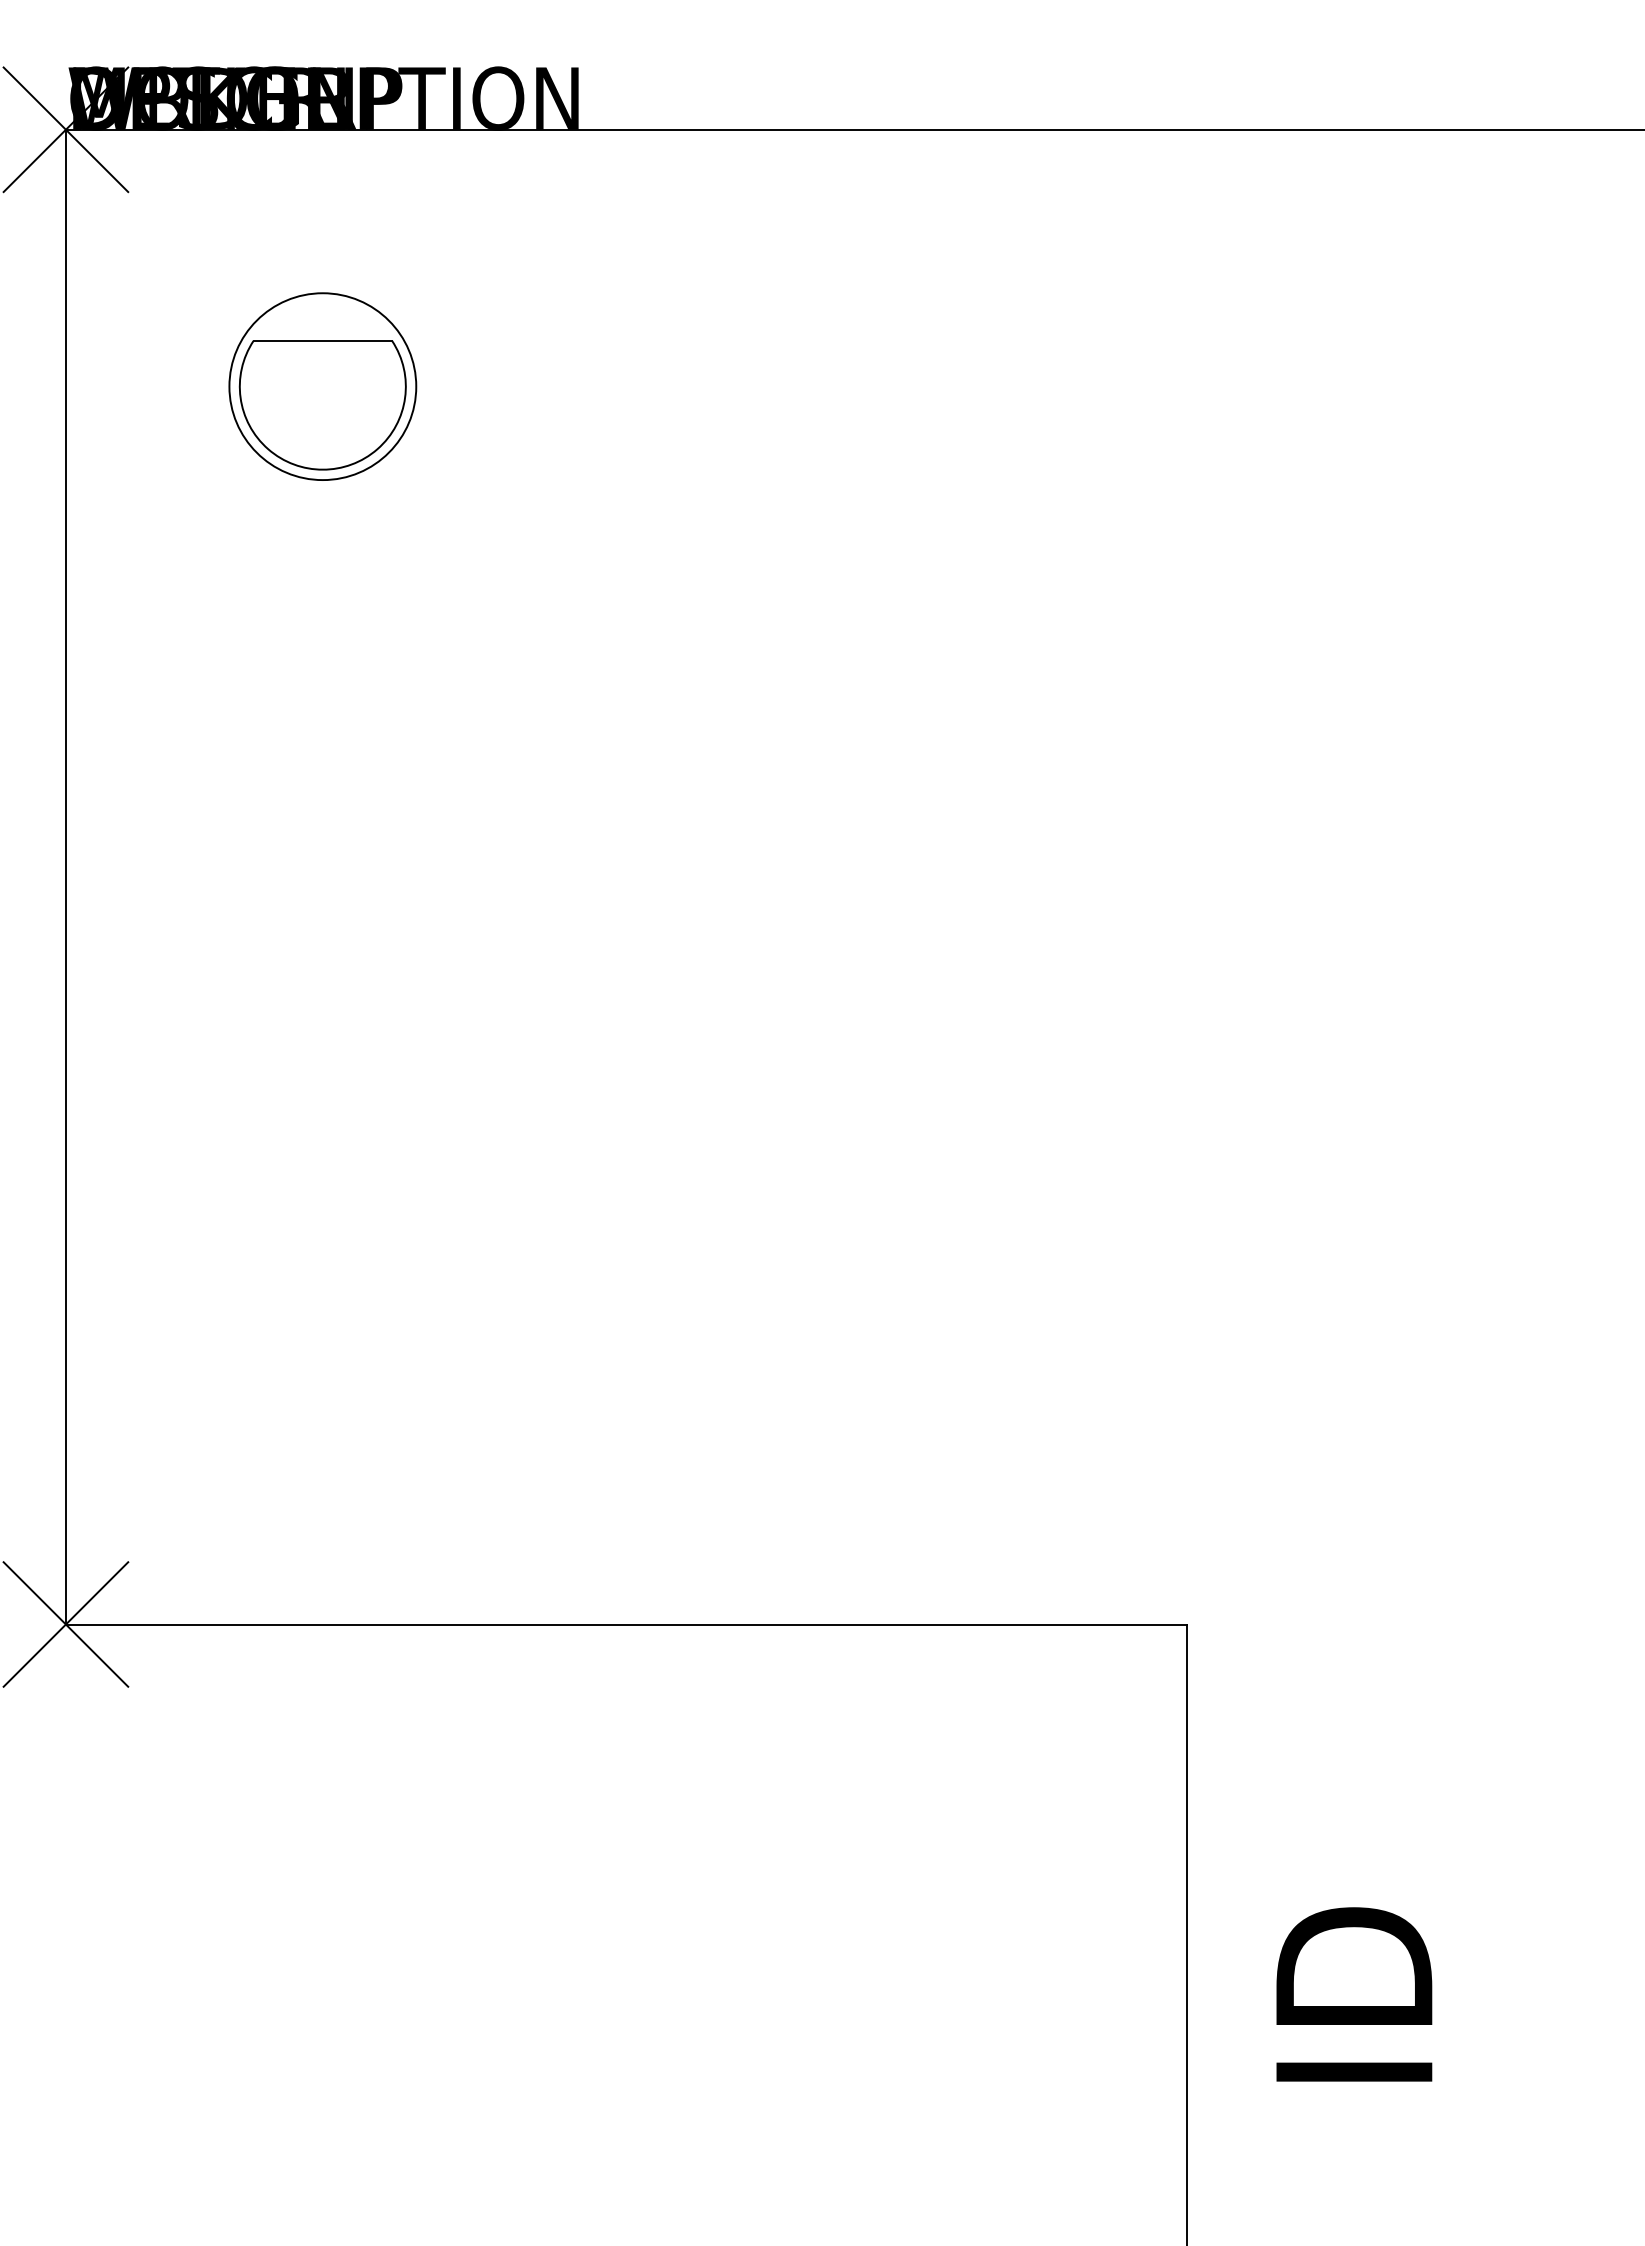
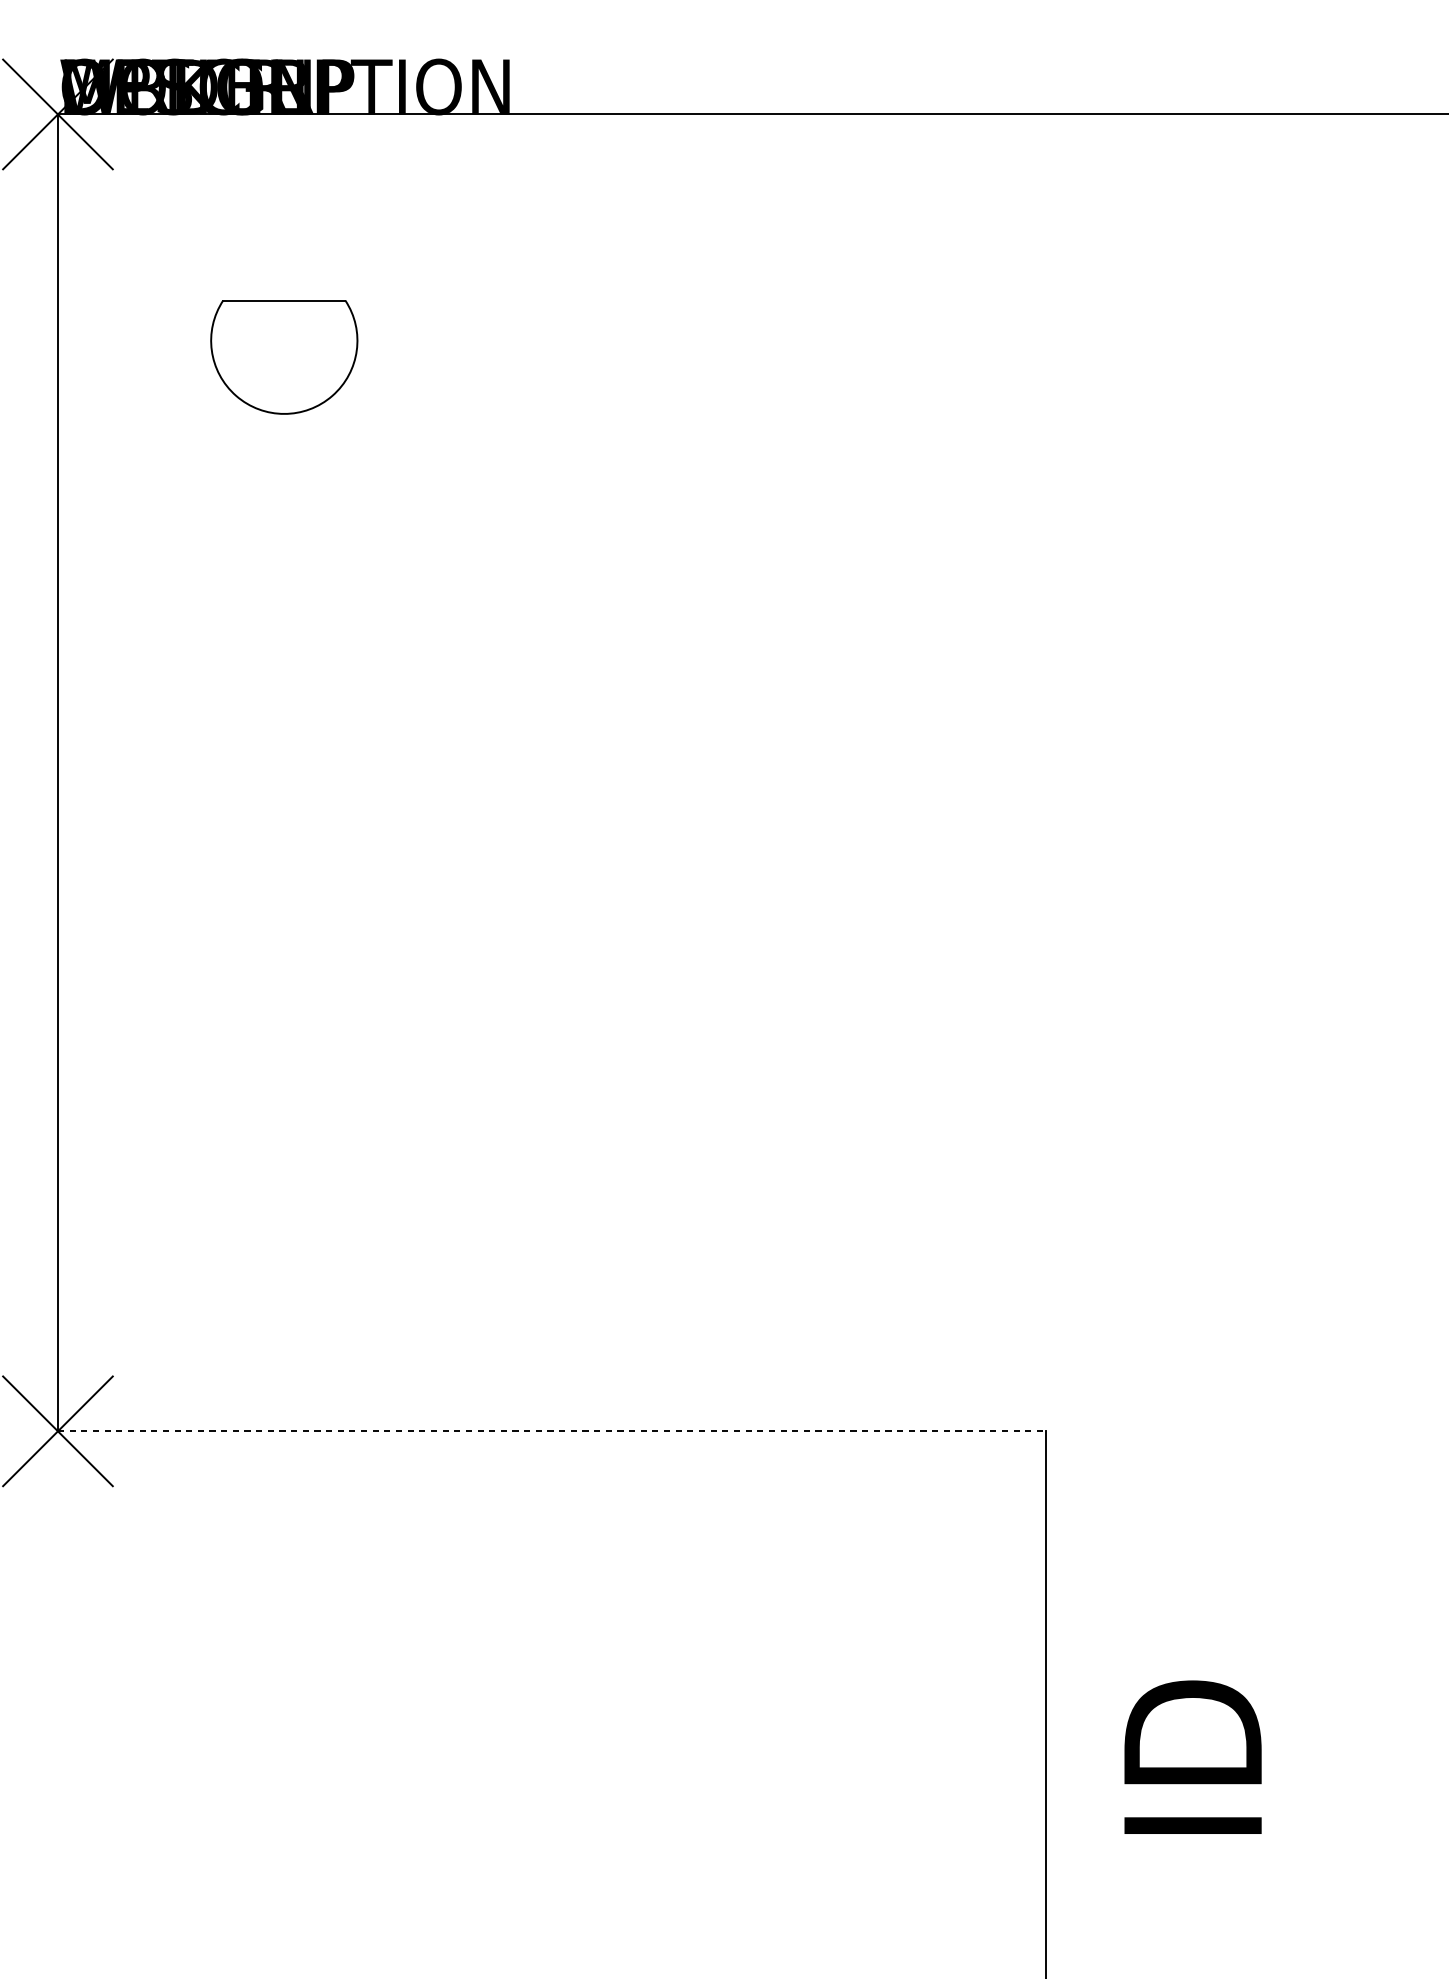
circle: (322, 386) -> (283, 340), removed
line: (626, 1624) -> (551, 1431), solid -> dashed

